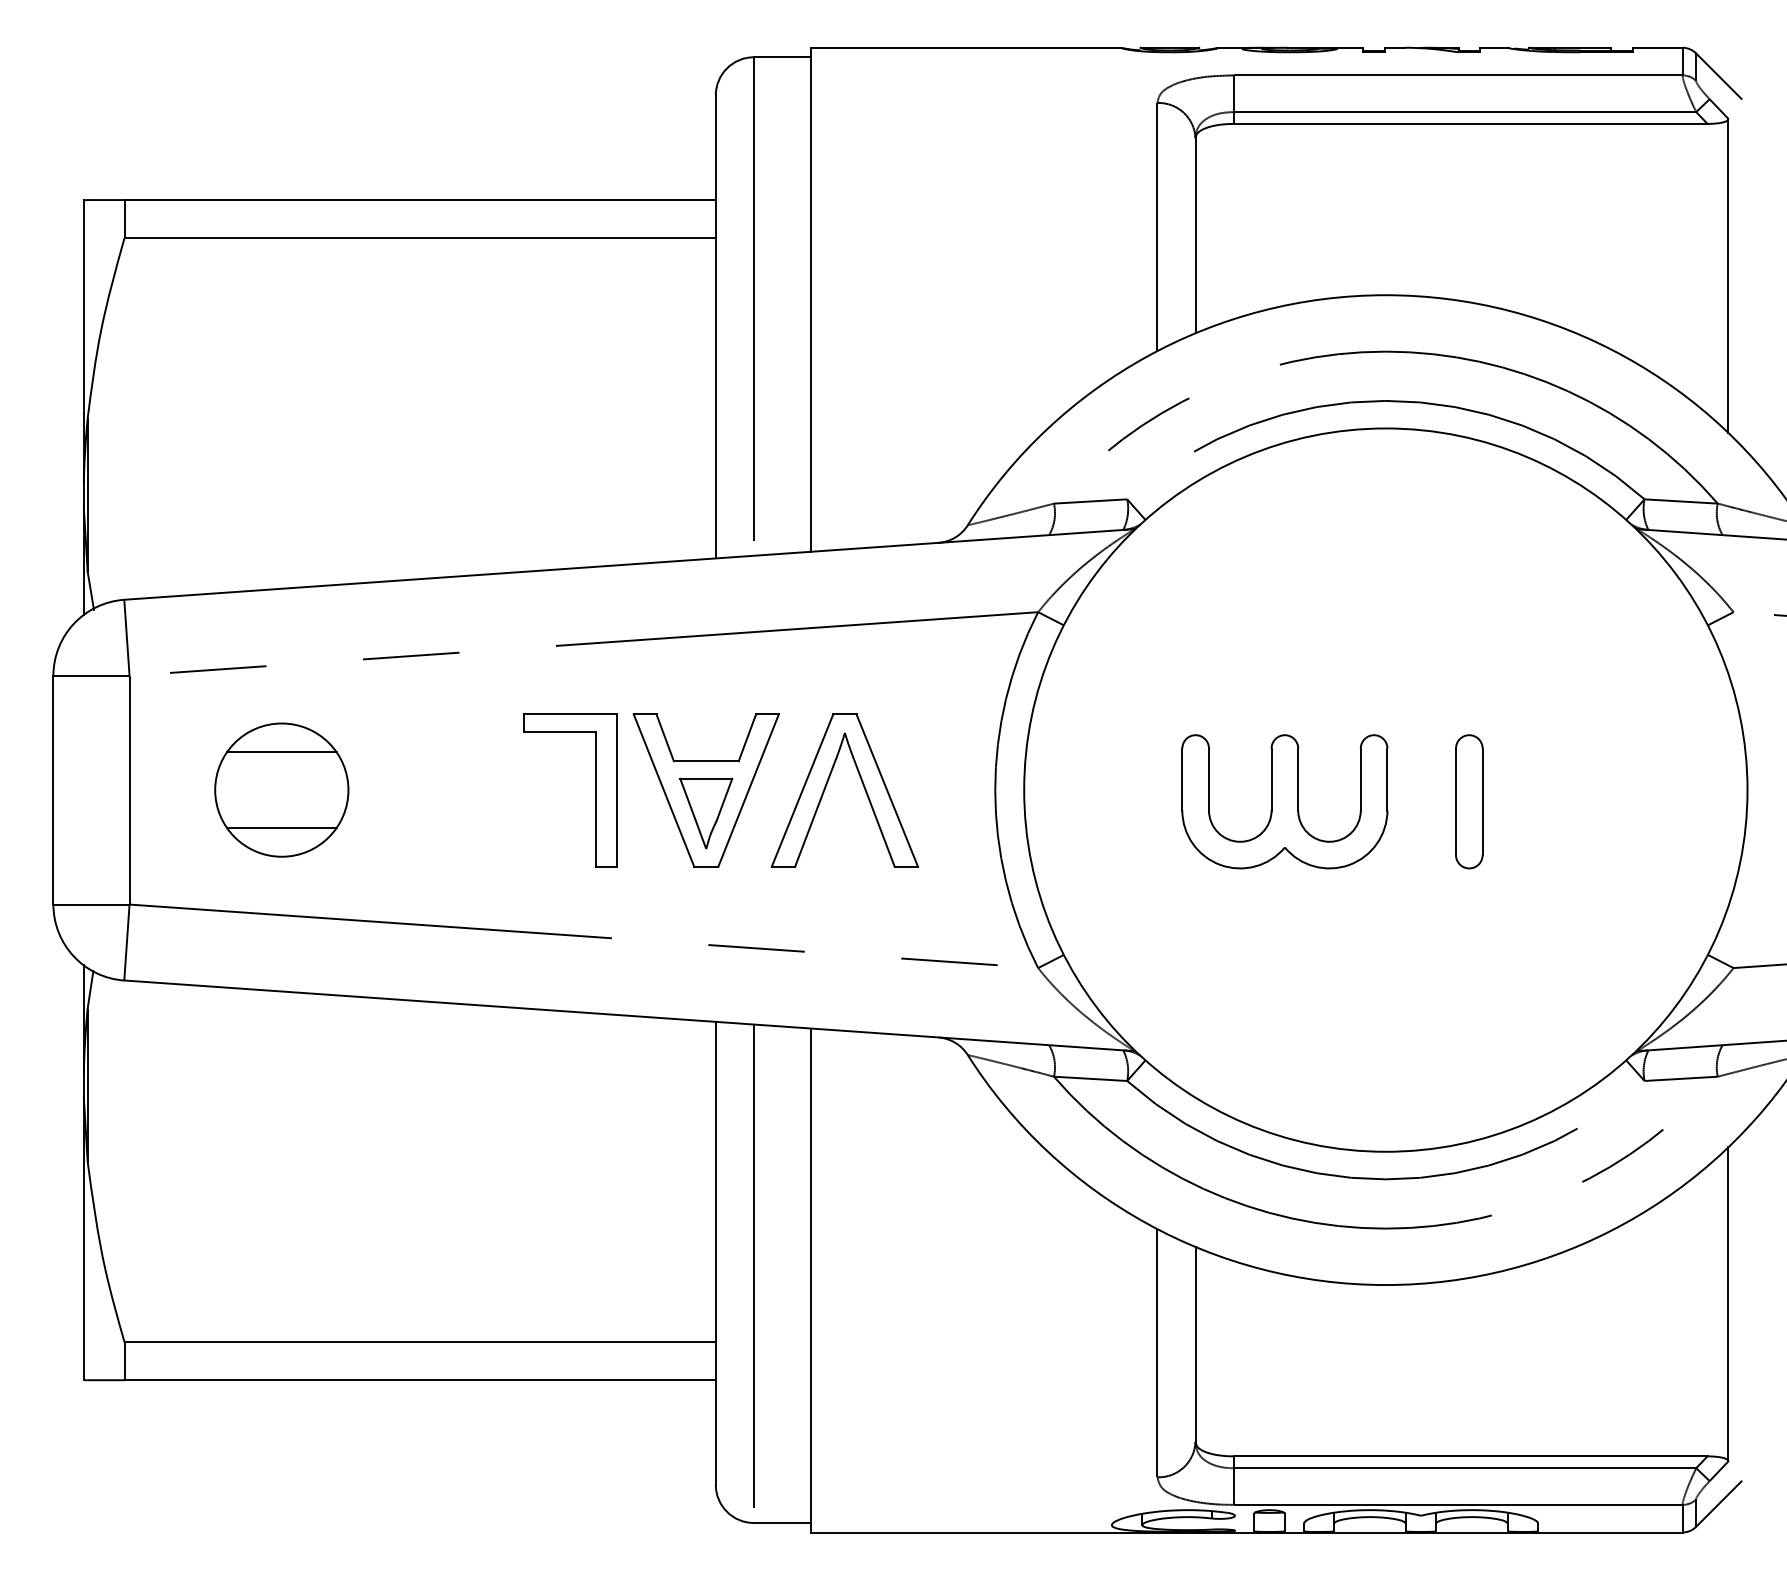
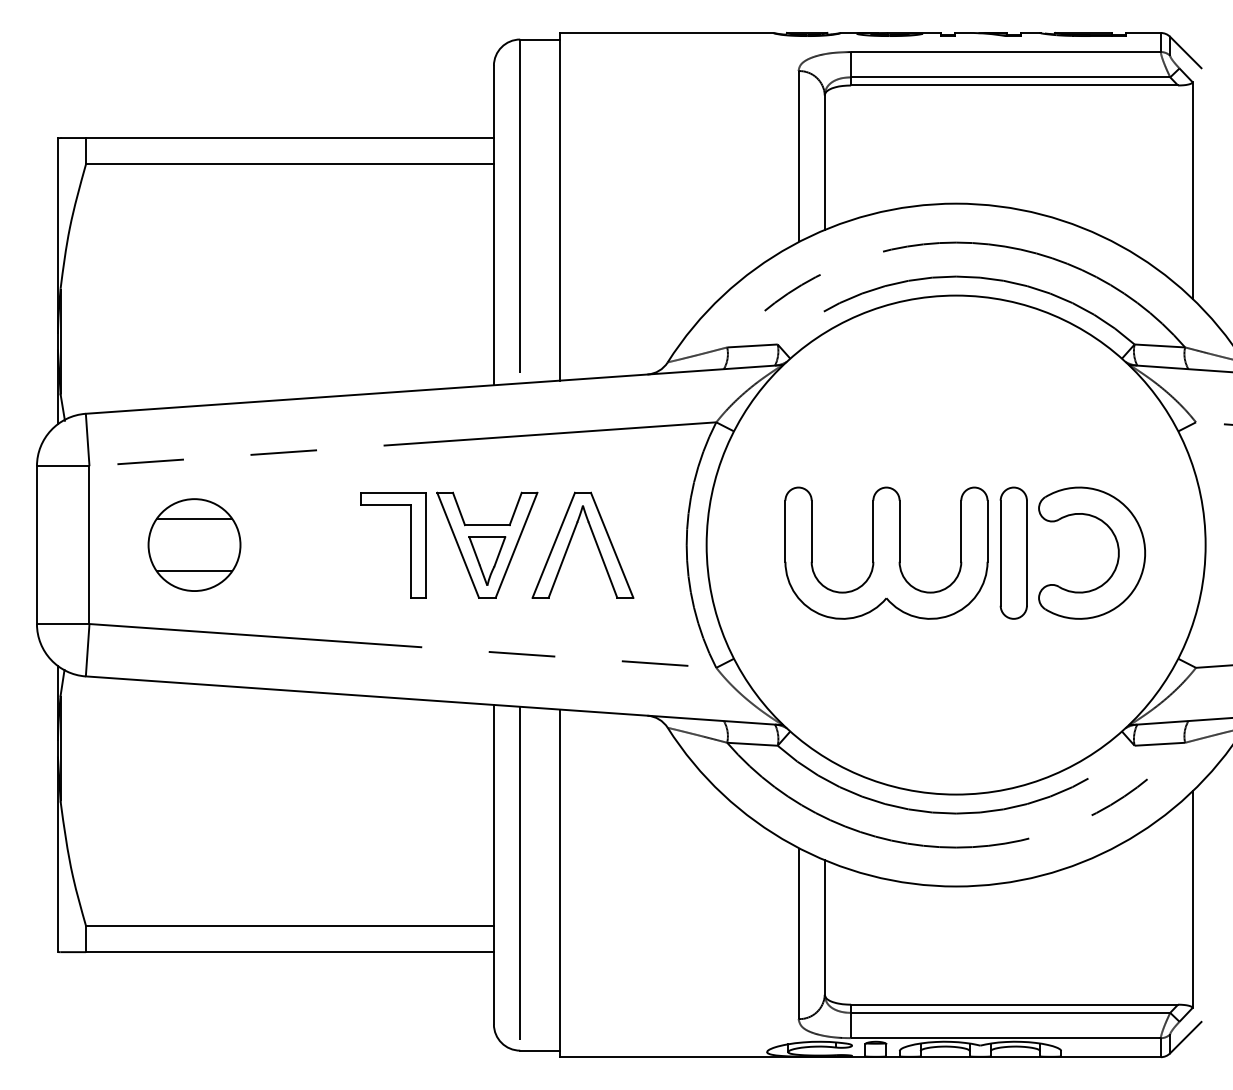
part: (1284, 800) -> (886, 552), size x1.43
part: (1468, 800) -> (1013, 552), size x1.43
part: (1619, 800) -> (1117, 552), added

